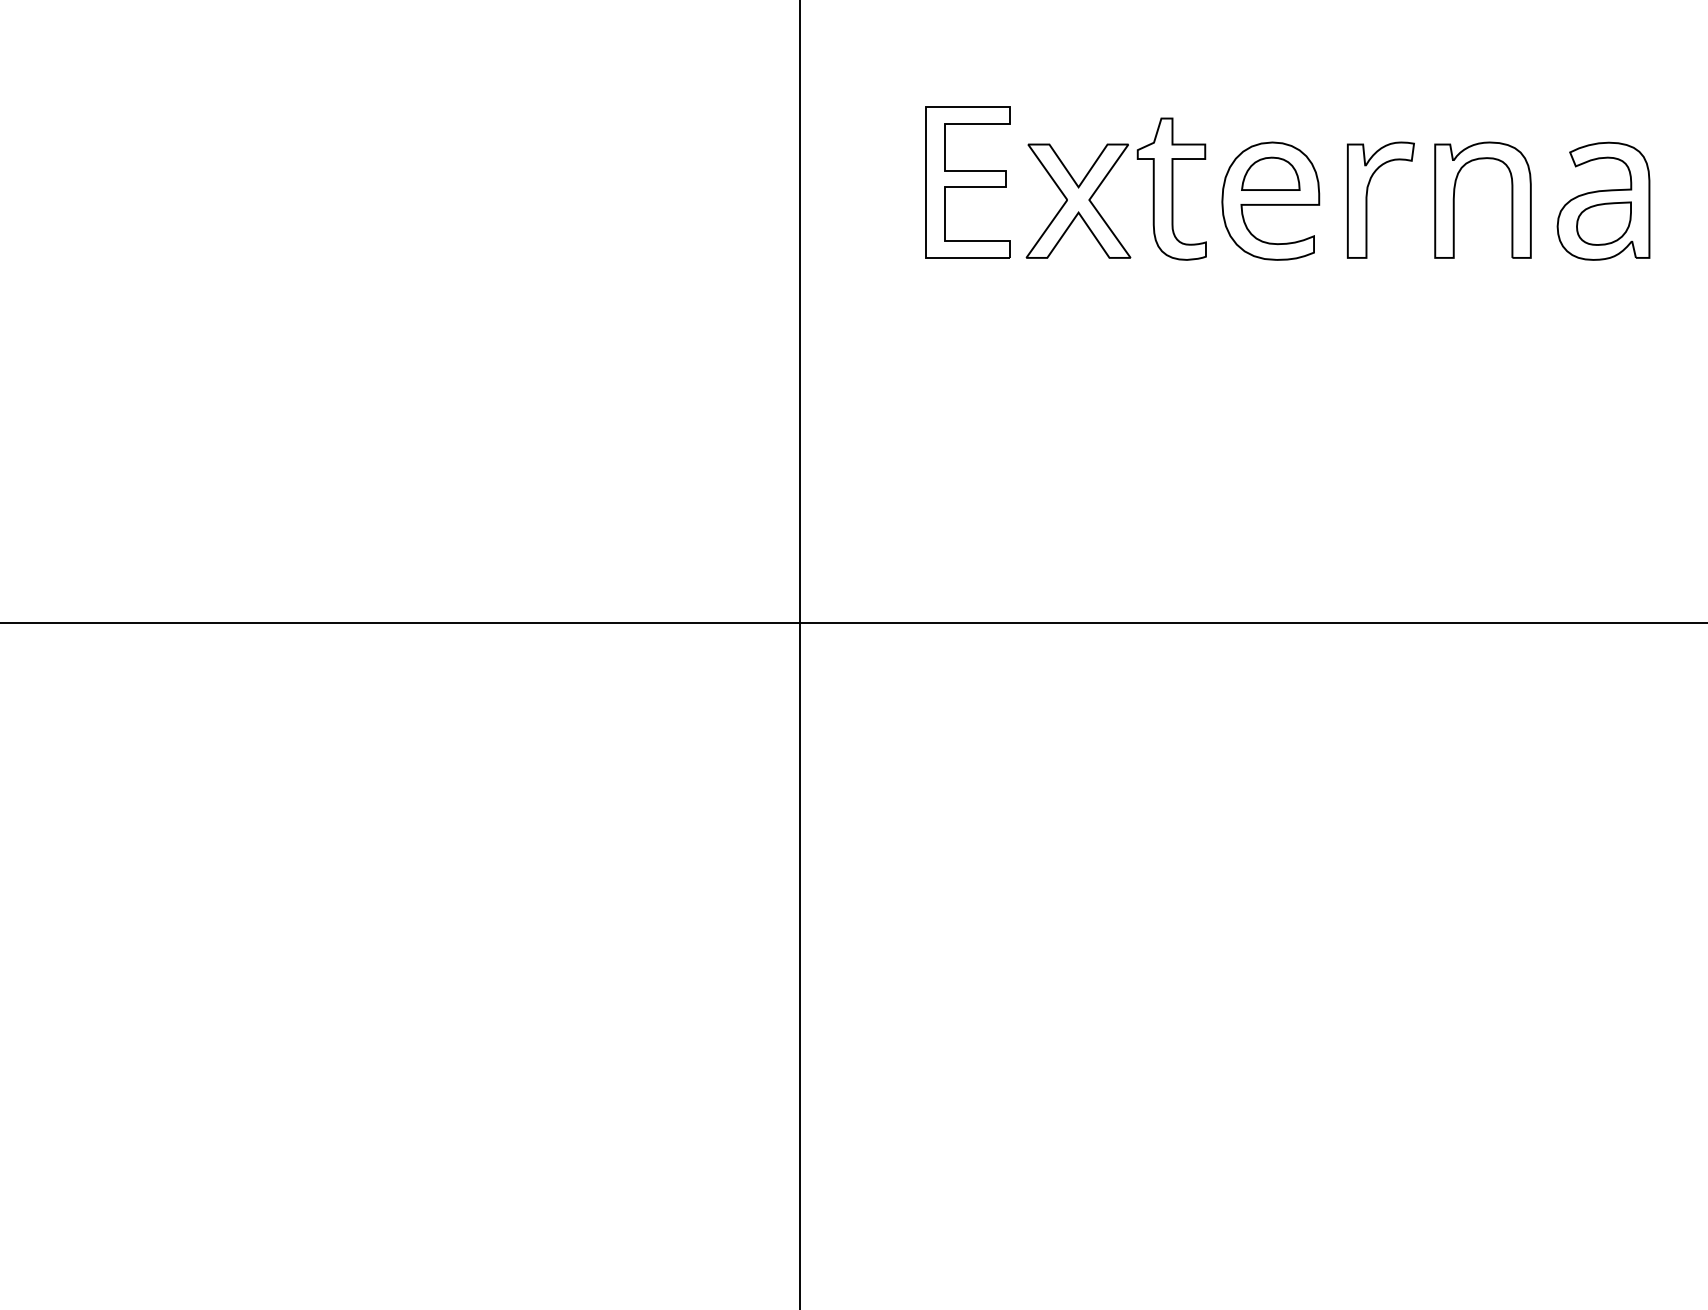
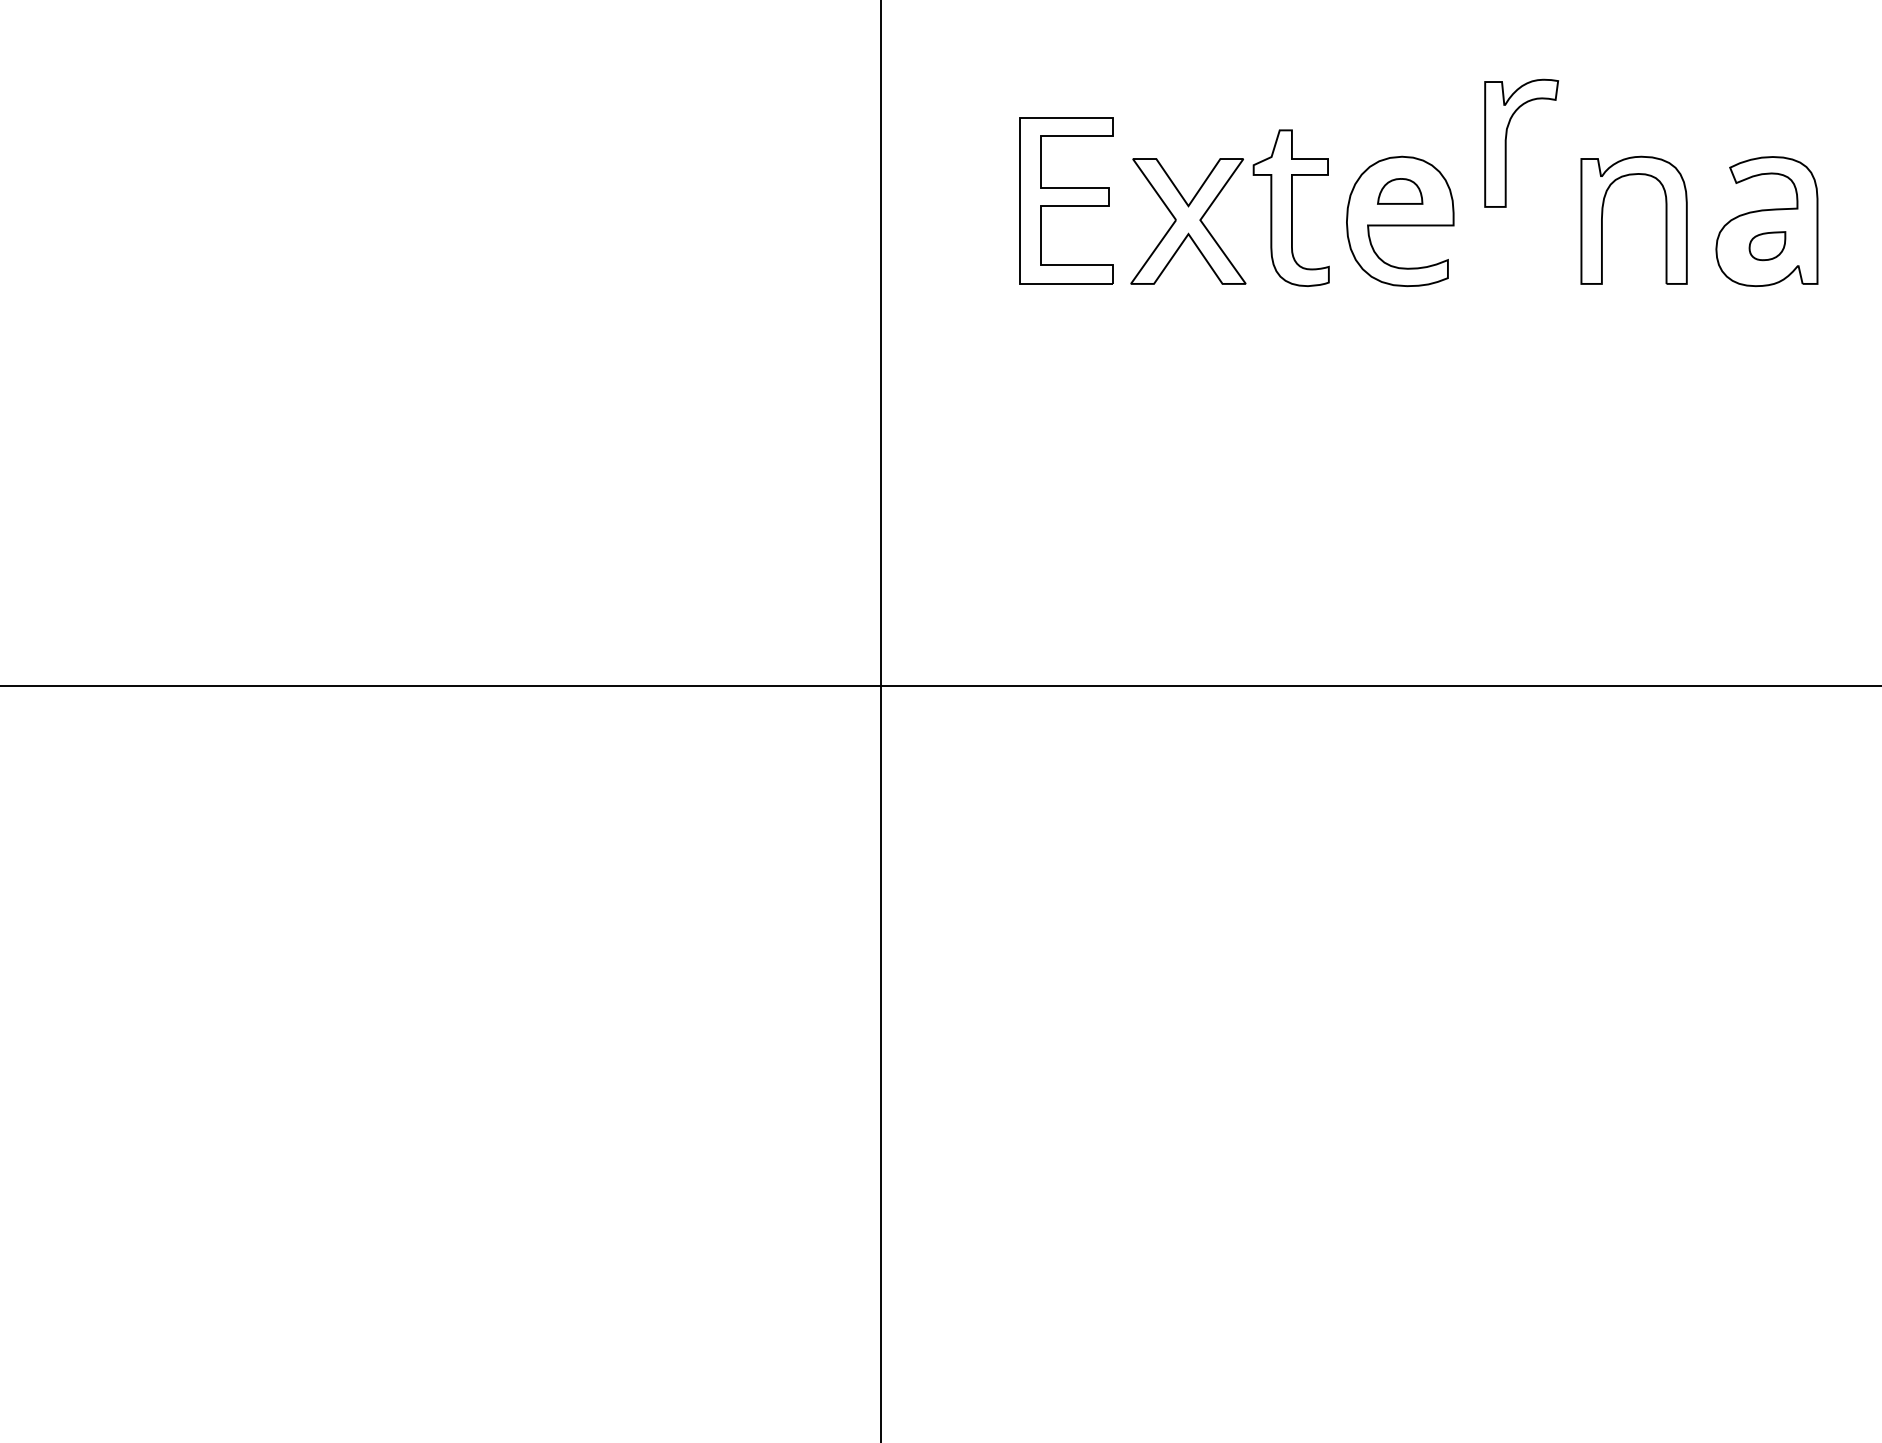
part: (1270, 174) -> (1399, 191), size x0.7
part: (1367, 199) -> (1506, 142), moved
part: (1604, 223) -> (1767, 245), size x0.6

